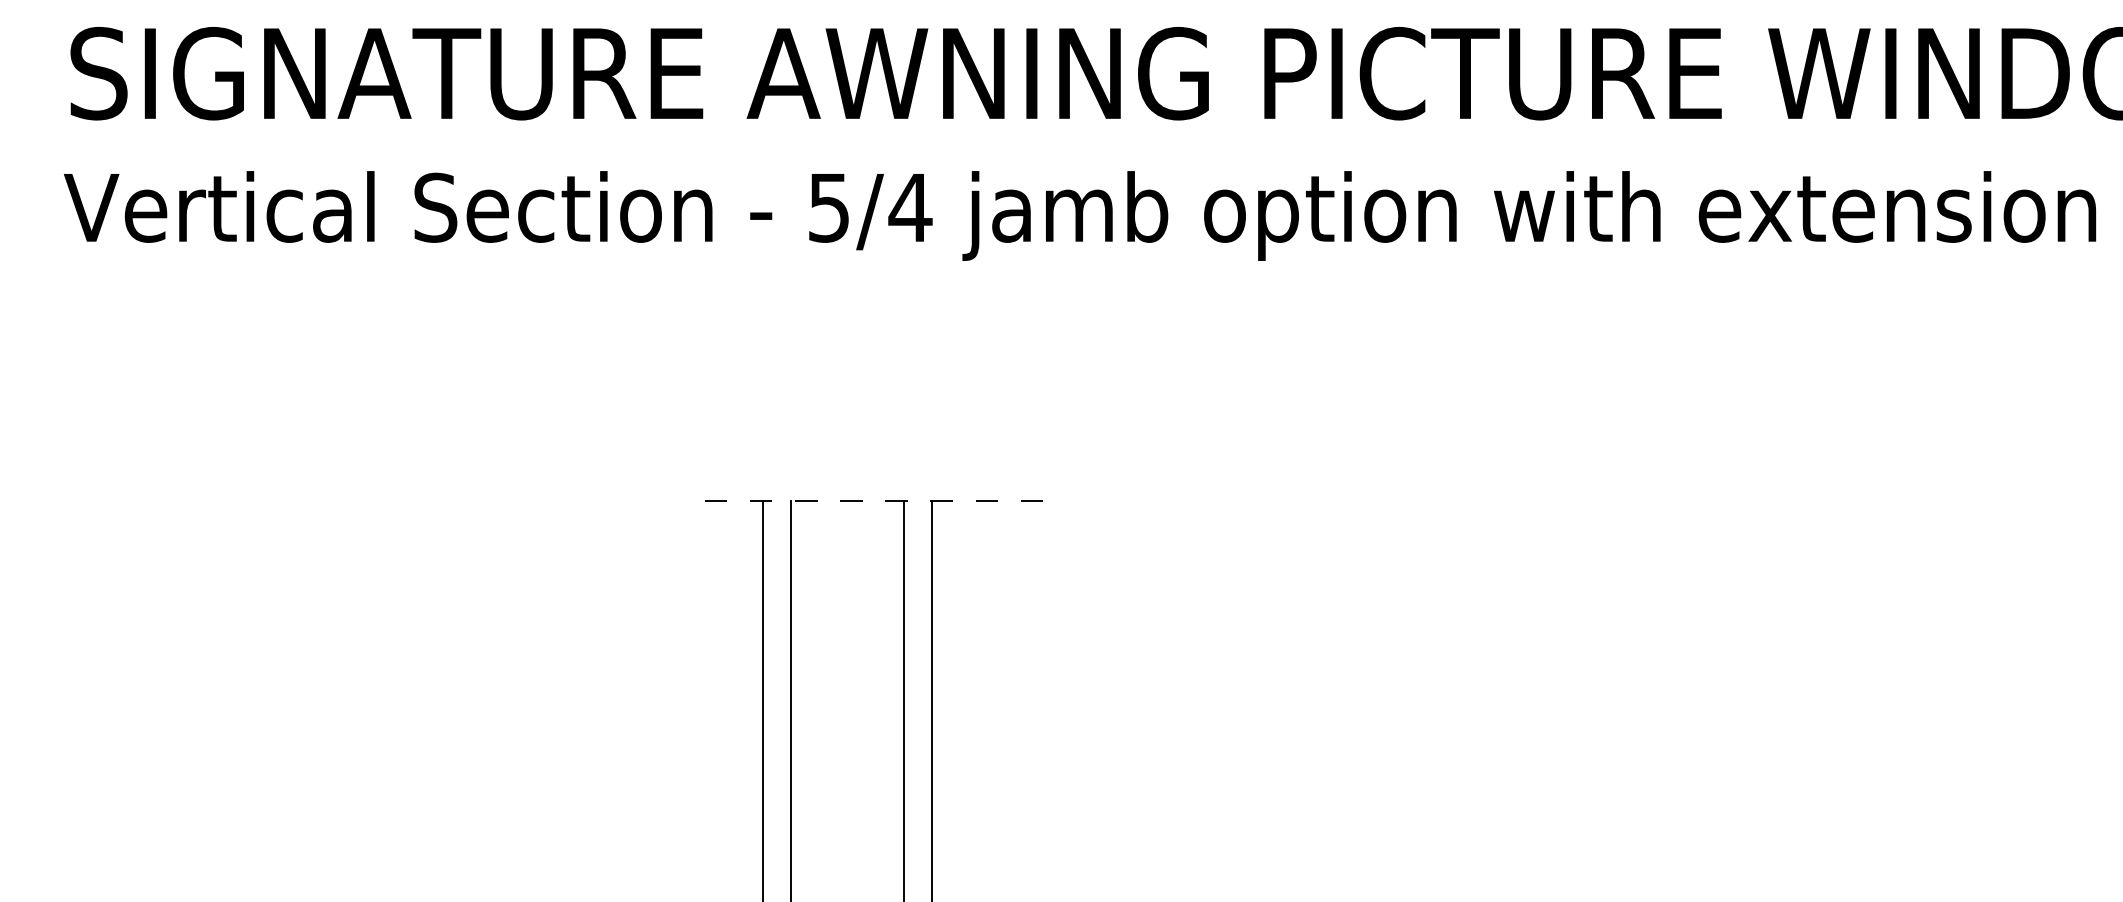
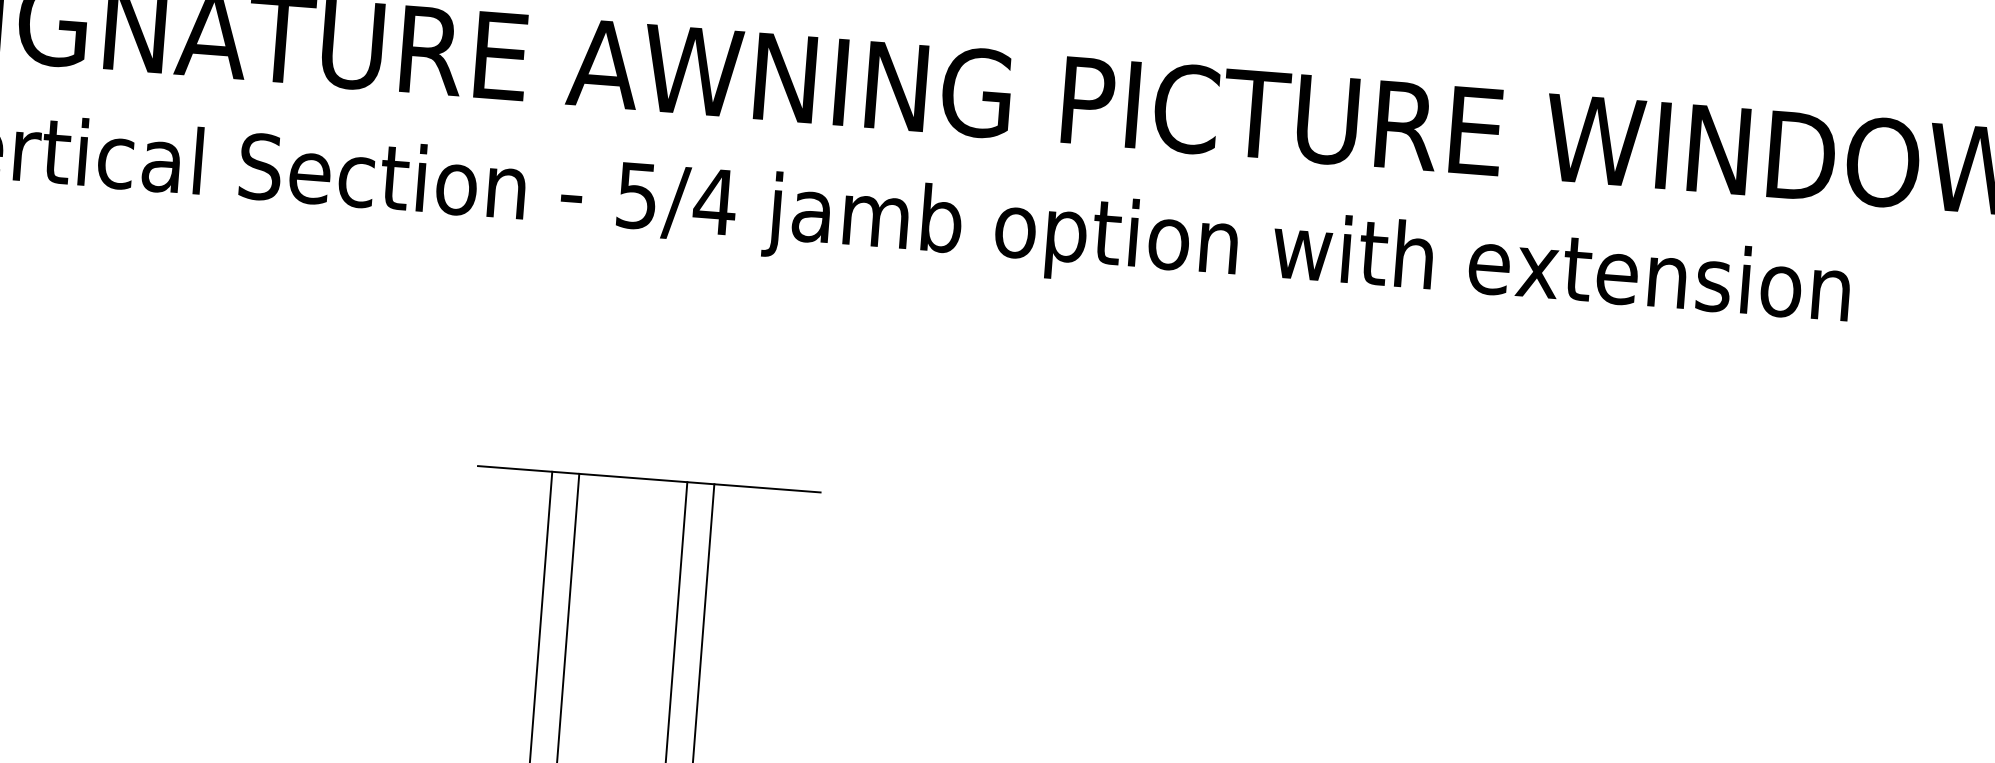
line: (864, 501) -> (649, 479), dashed -> solid

